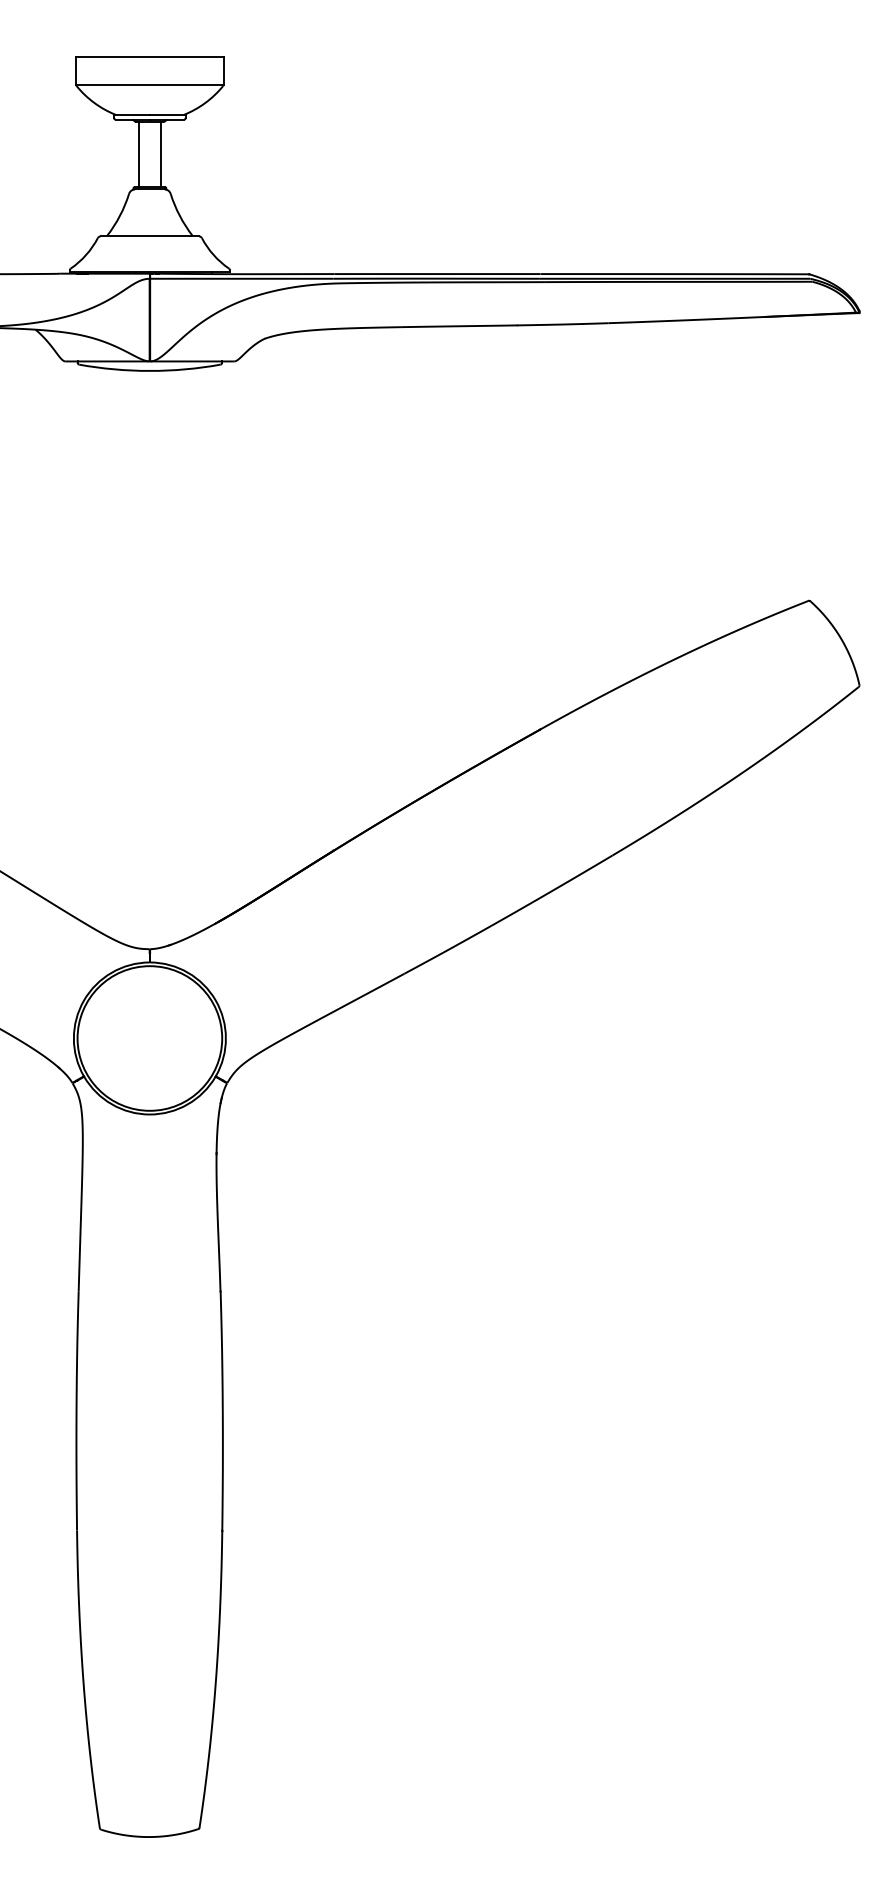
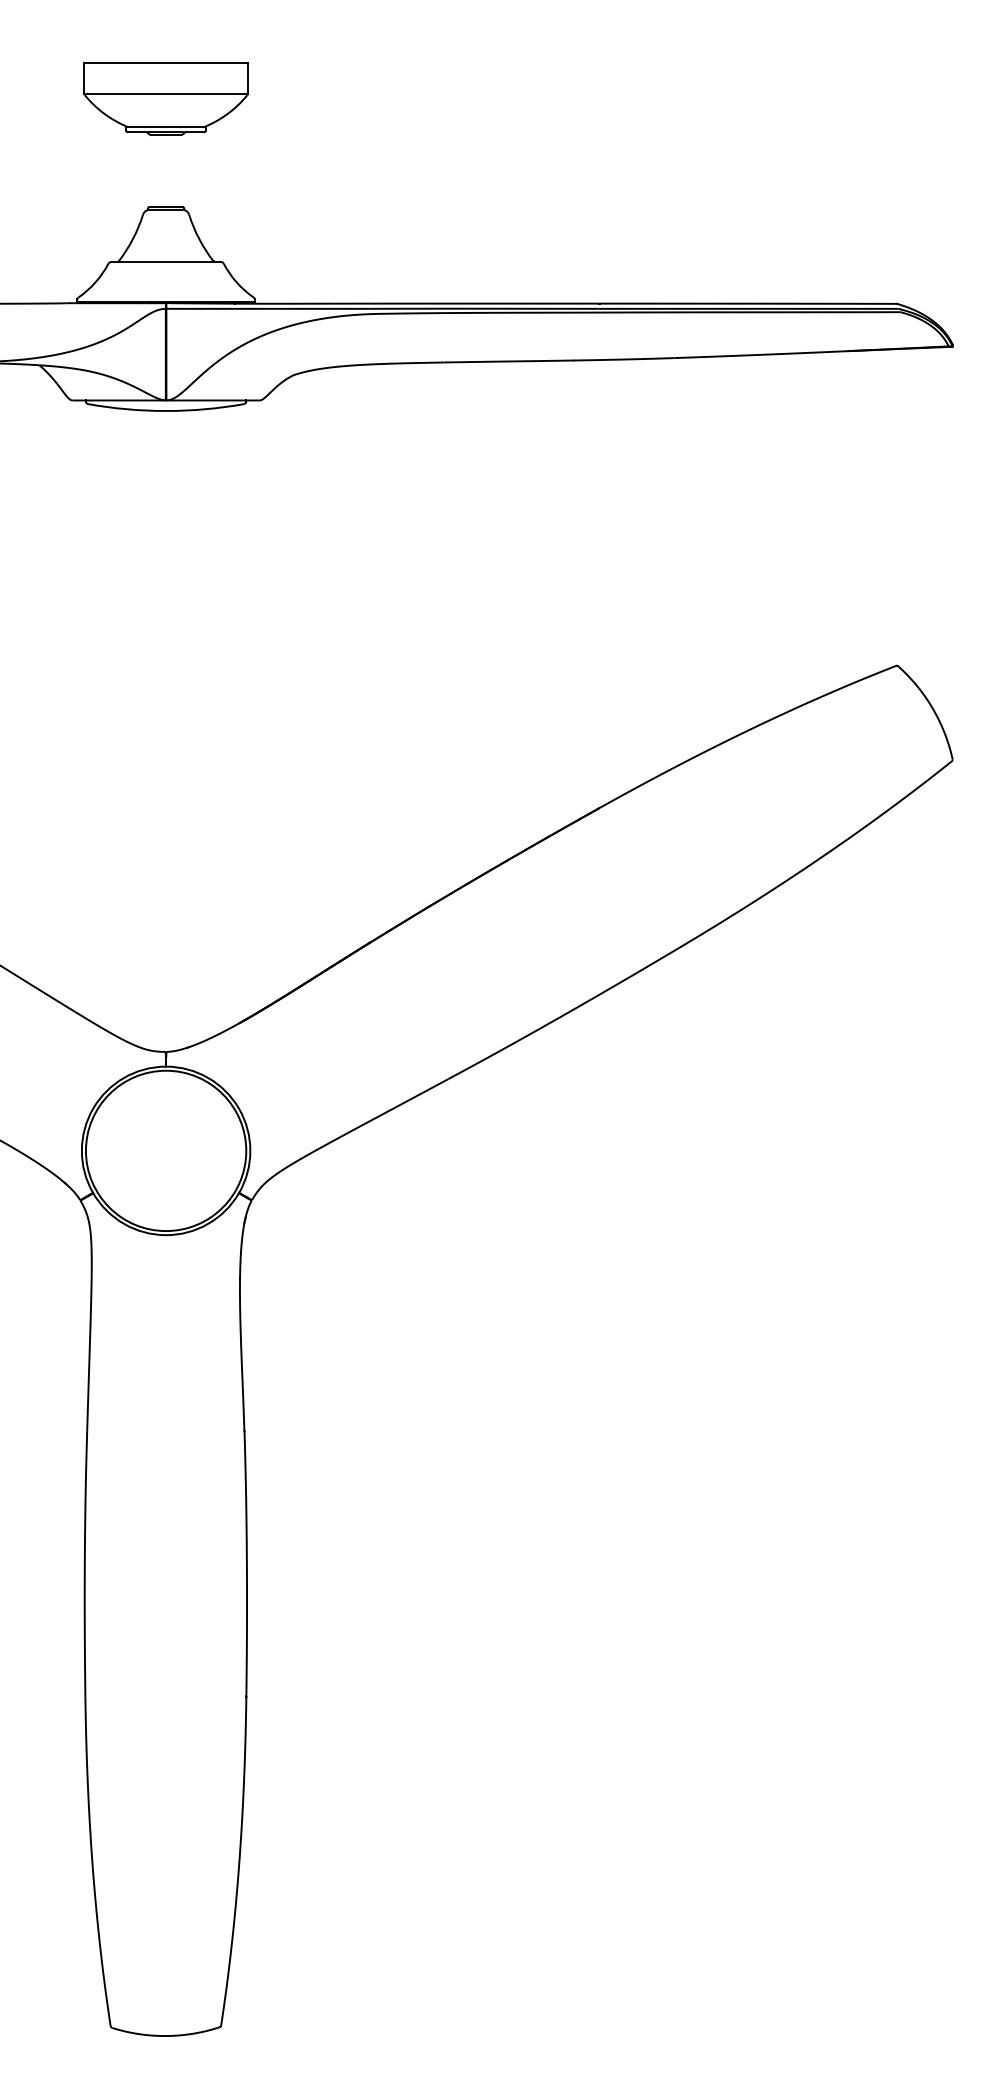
line: (138, 154) -> (153, 171), removed
line: (161, 154) -> (178, 171), removed

